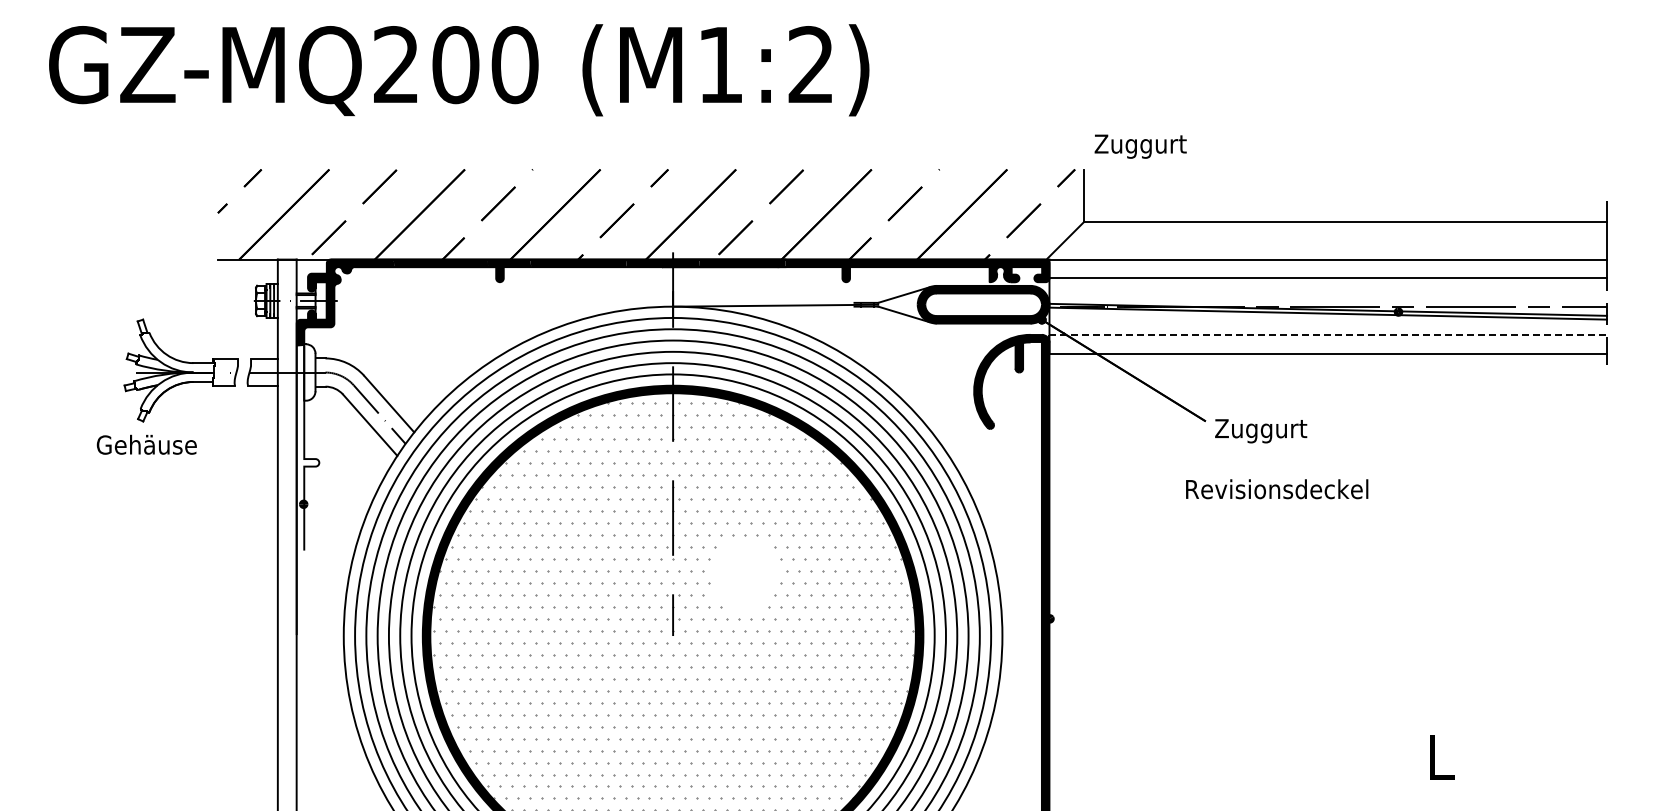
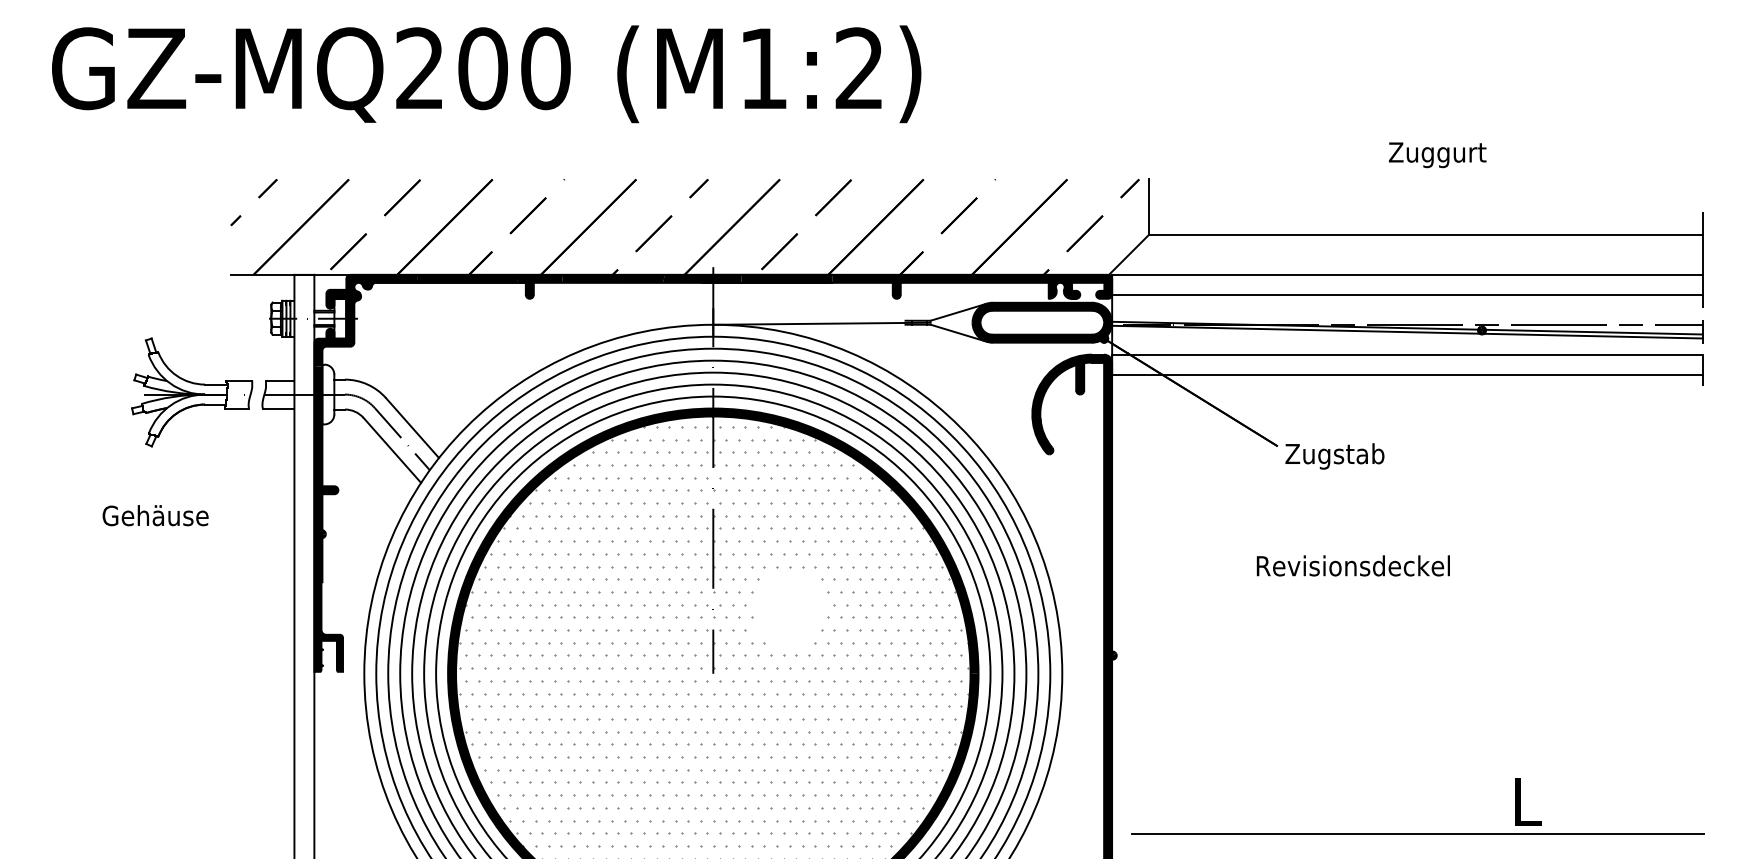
text: (1140, 146) -> (1437, 155), moved
line: (1328, 335) -> (1407, 355), dashed -> solid
text: (1260, 430) -> (1335, 455), Zuggurt -> Zugstab
text: (146, 444) -> (155, 515), moved
text: (1277, 489) -> (1353, 566), moved
fill: (310, 490) -> (329, 519), added
line: (1338, 786) -> (1418, 833), added

